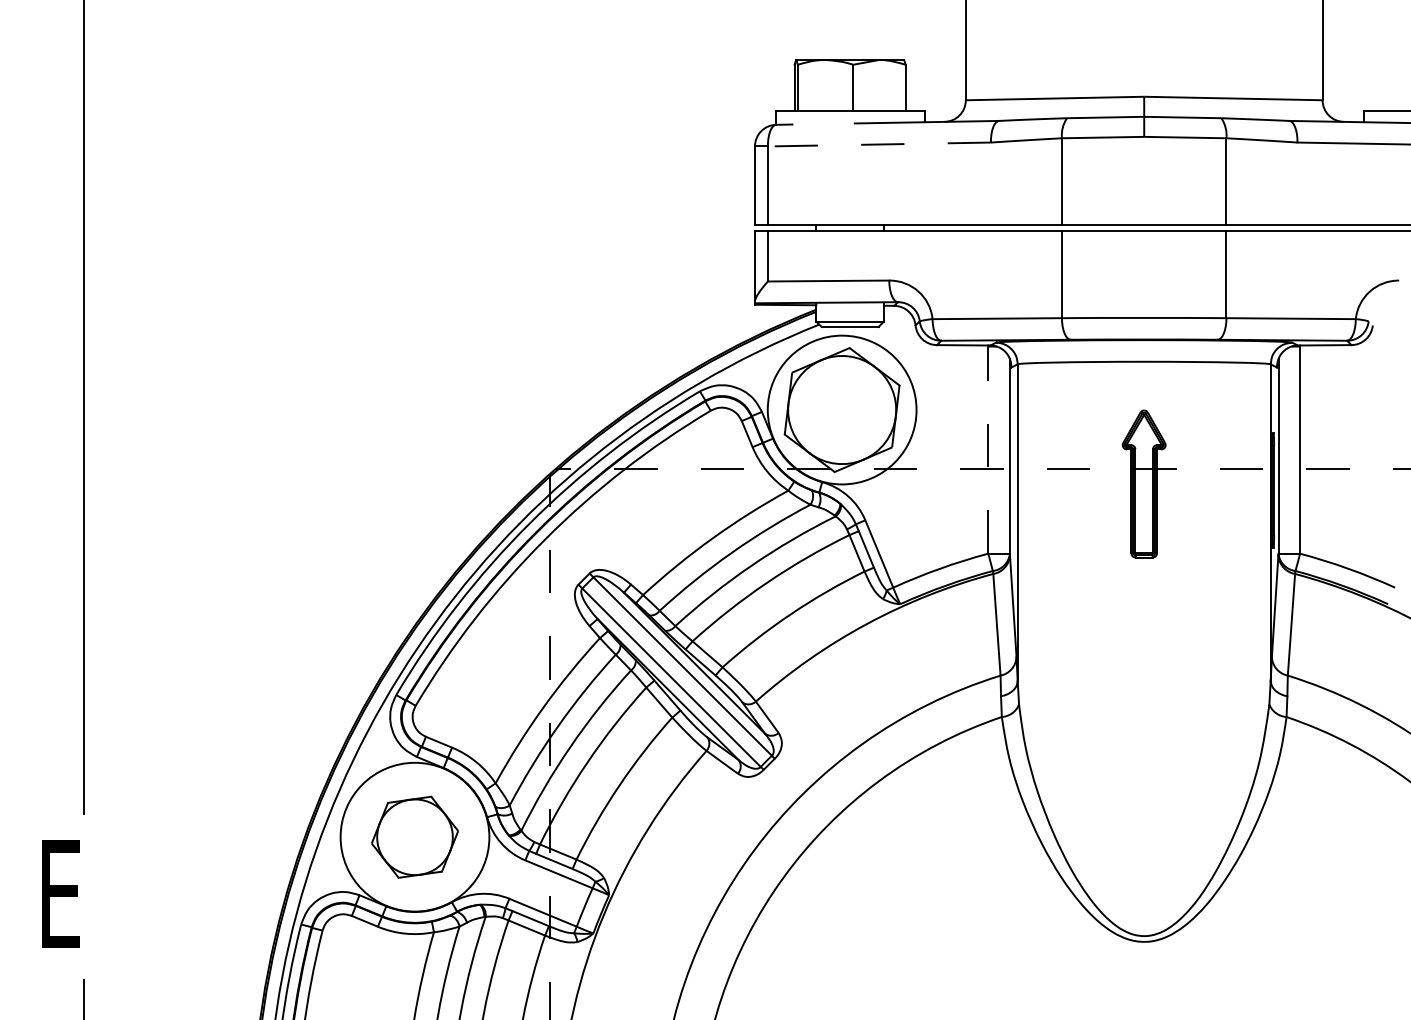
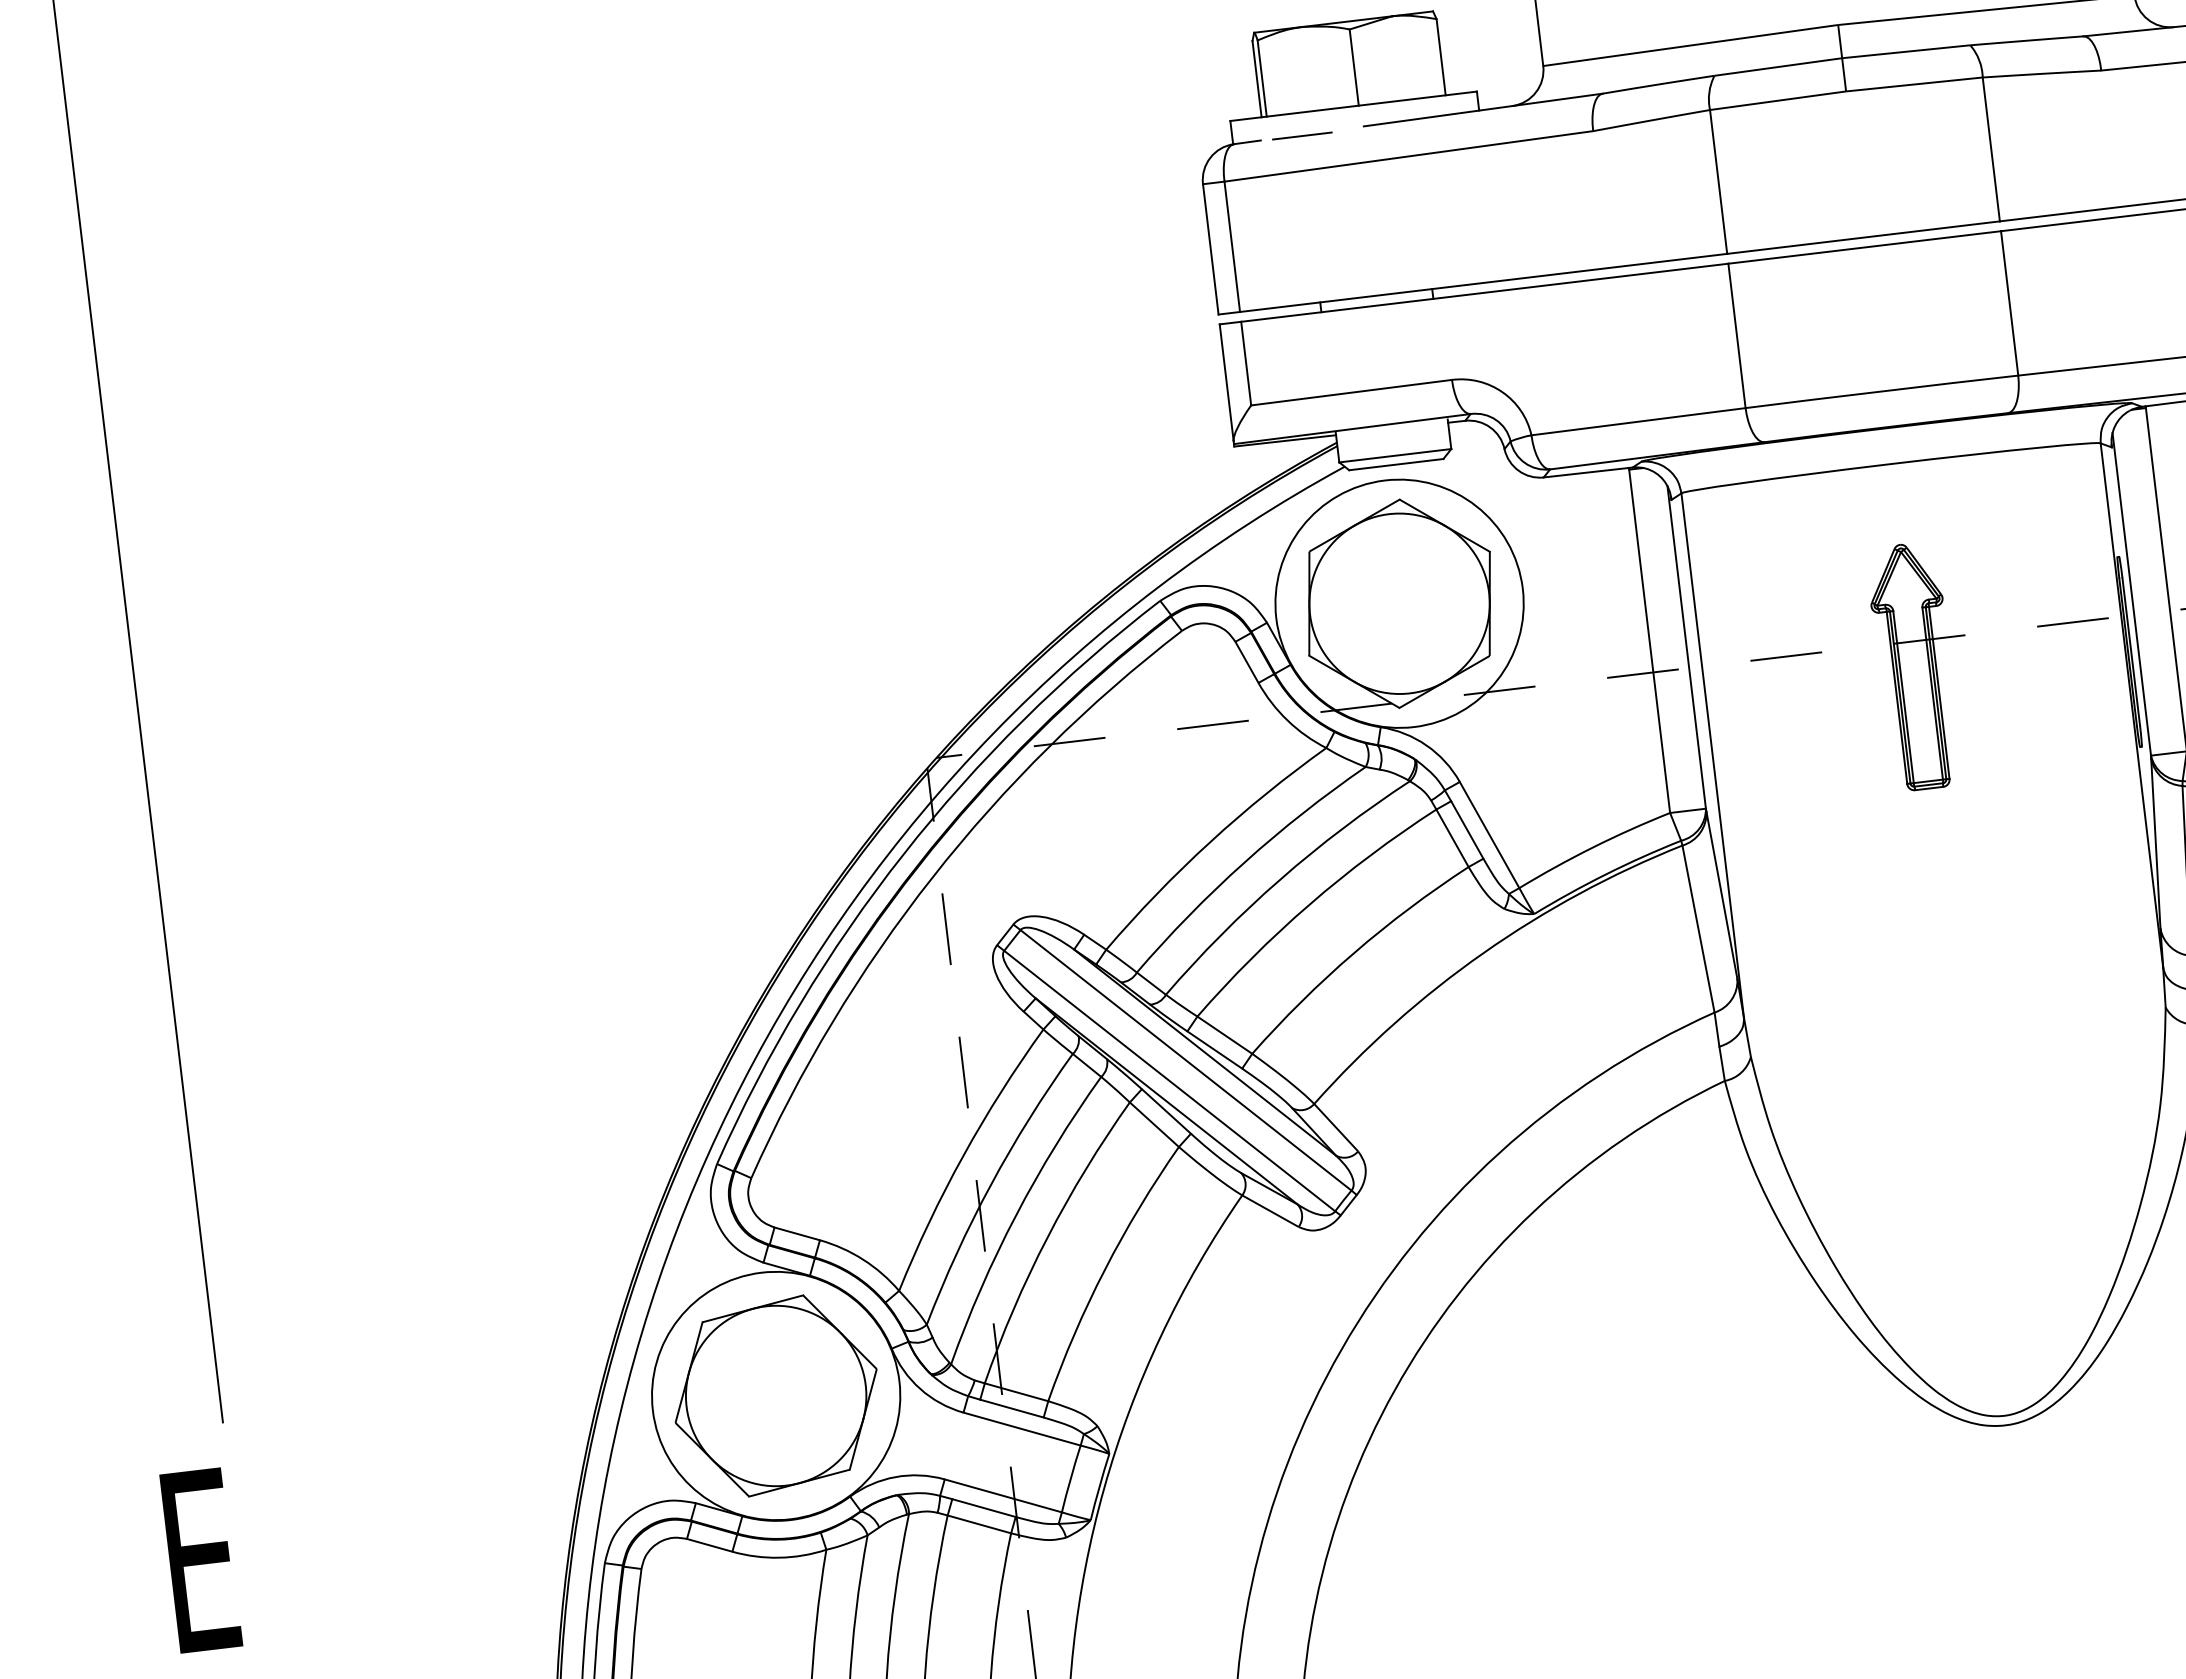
line: (817, 124) -> (1302, 135), added
line: (879, 144) -> (1408, 156), dashed -> solid
line: (988, 450) -> (1650, 641), dashed -> solid
part: (414, 837) -> (775, 1396), size x1.43

